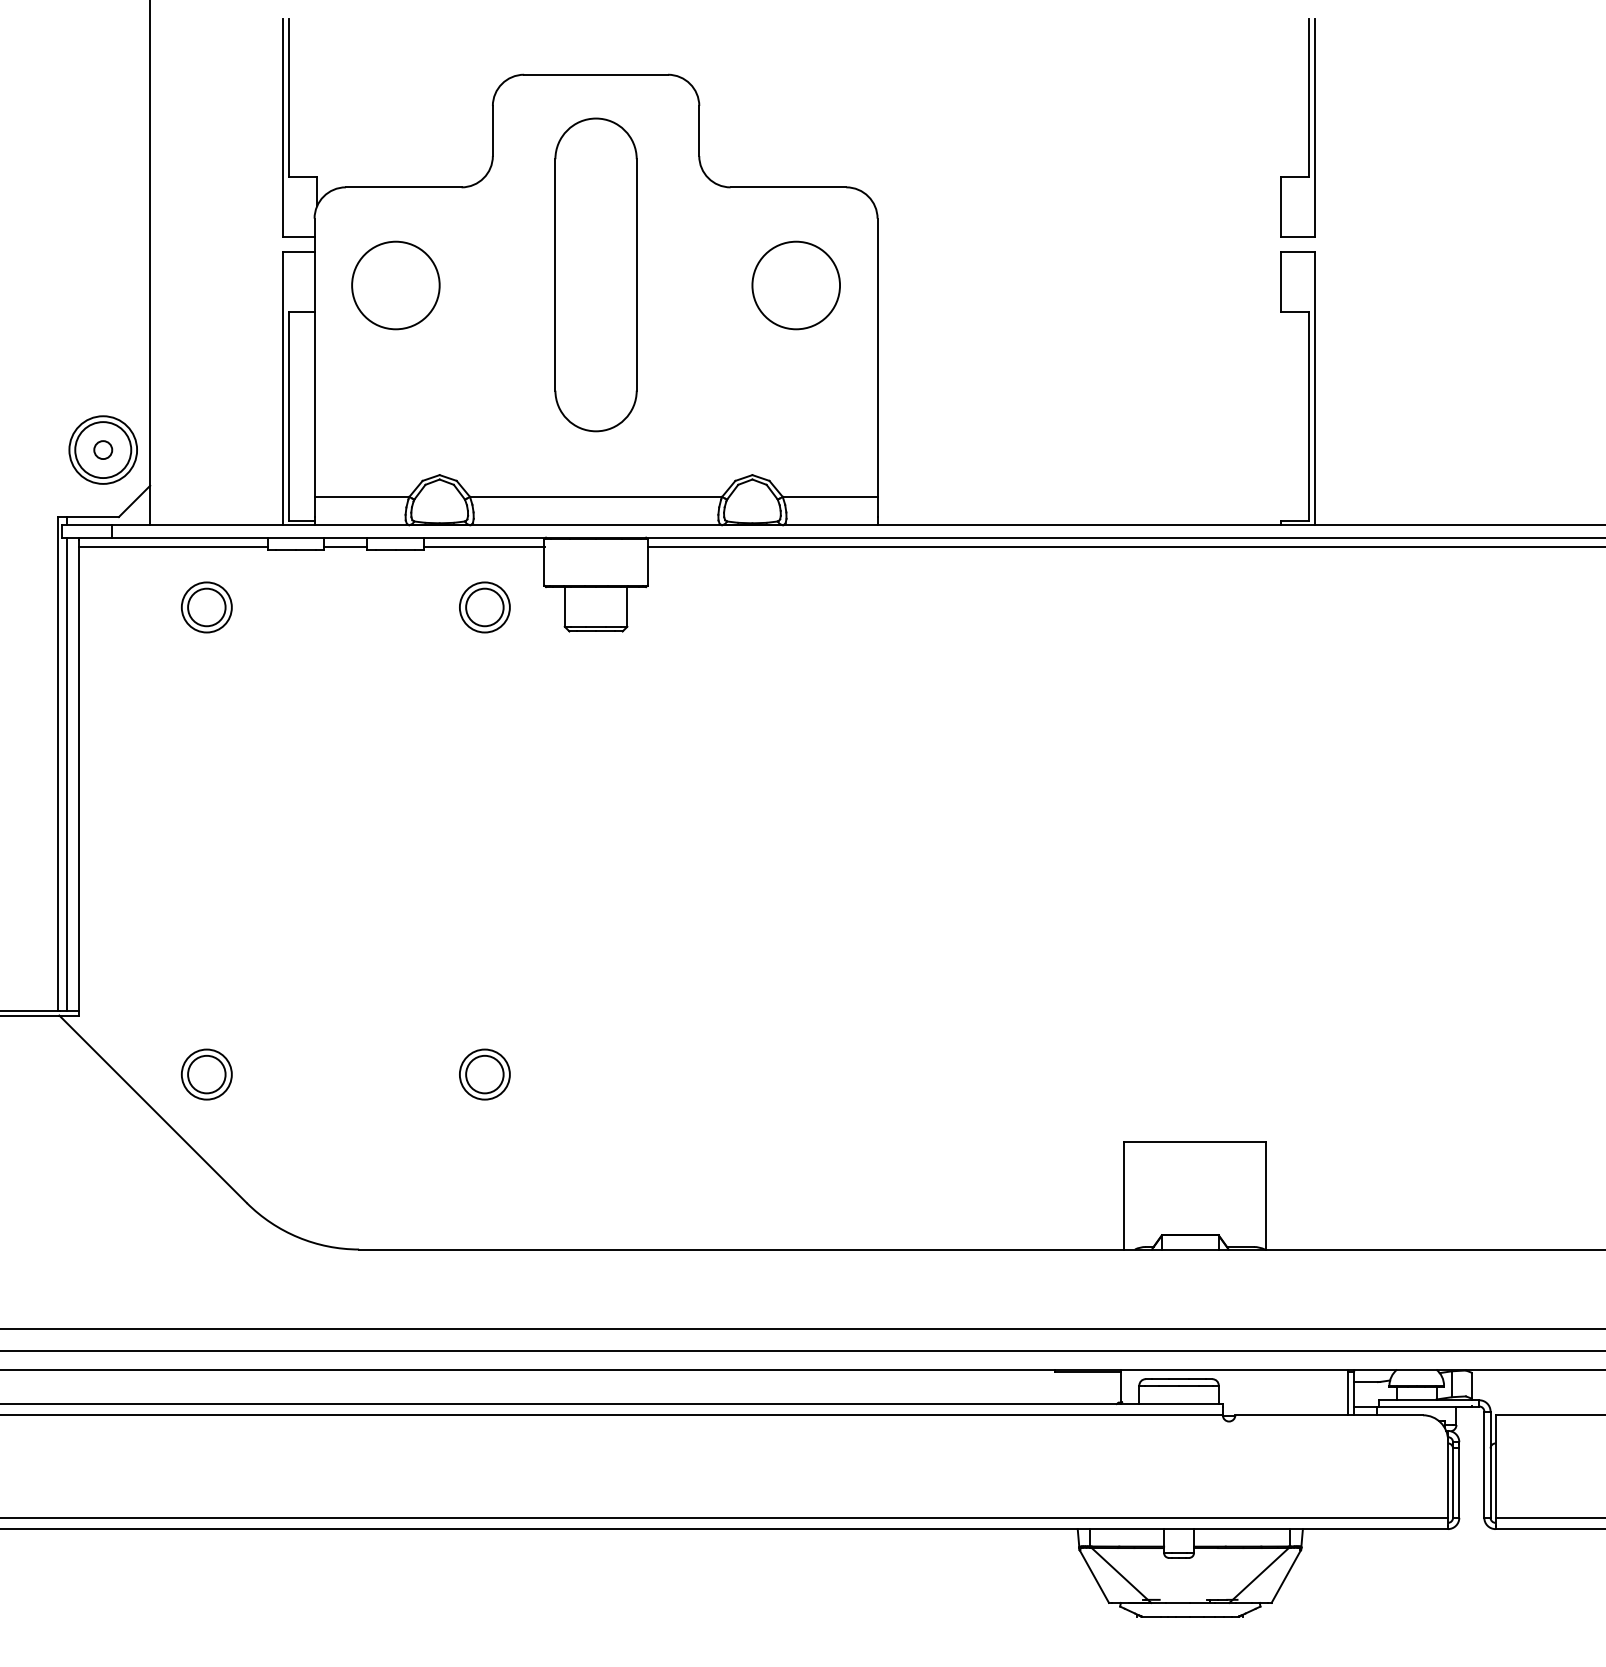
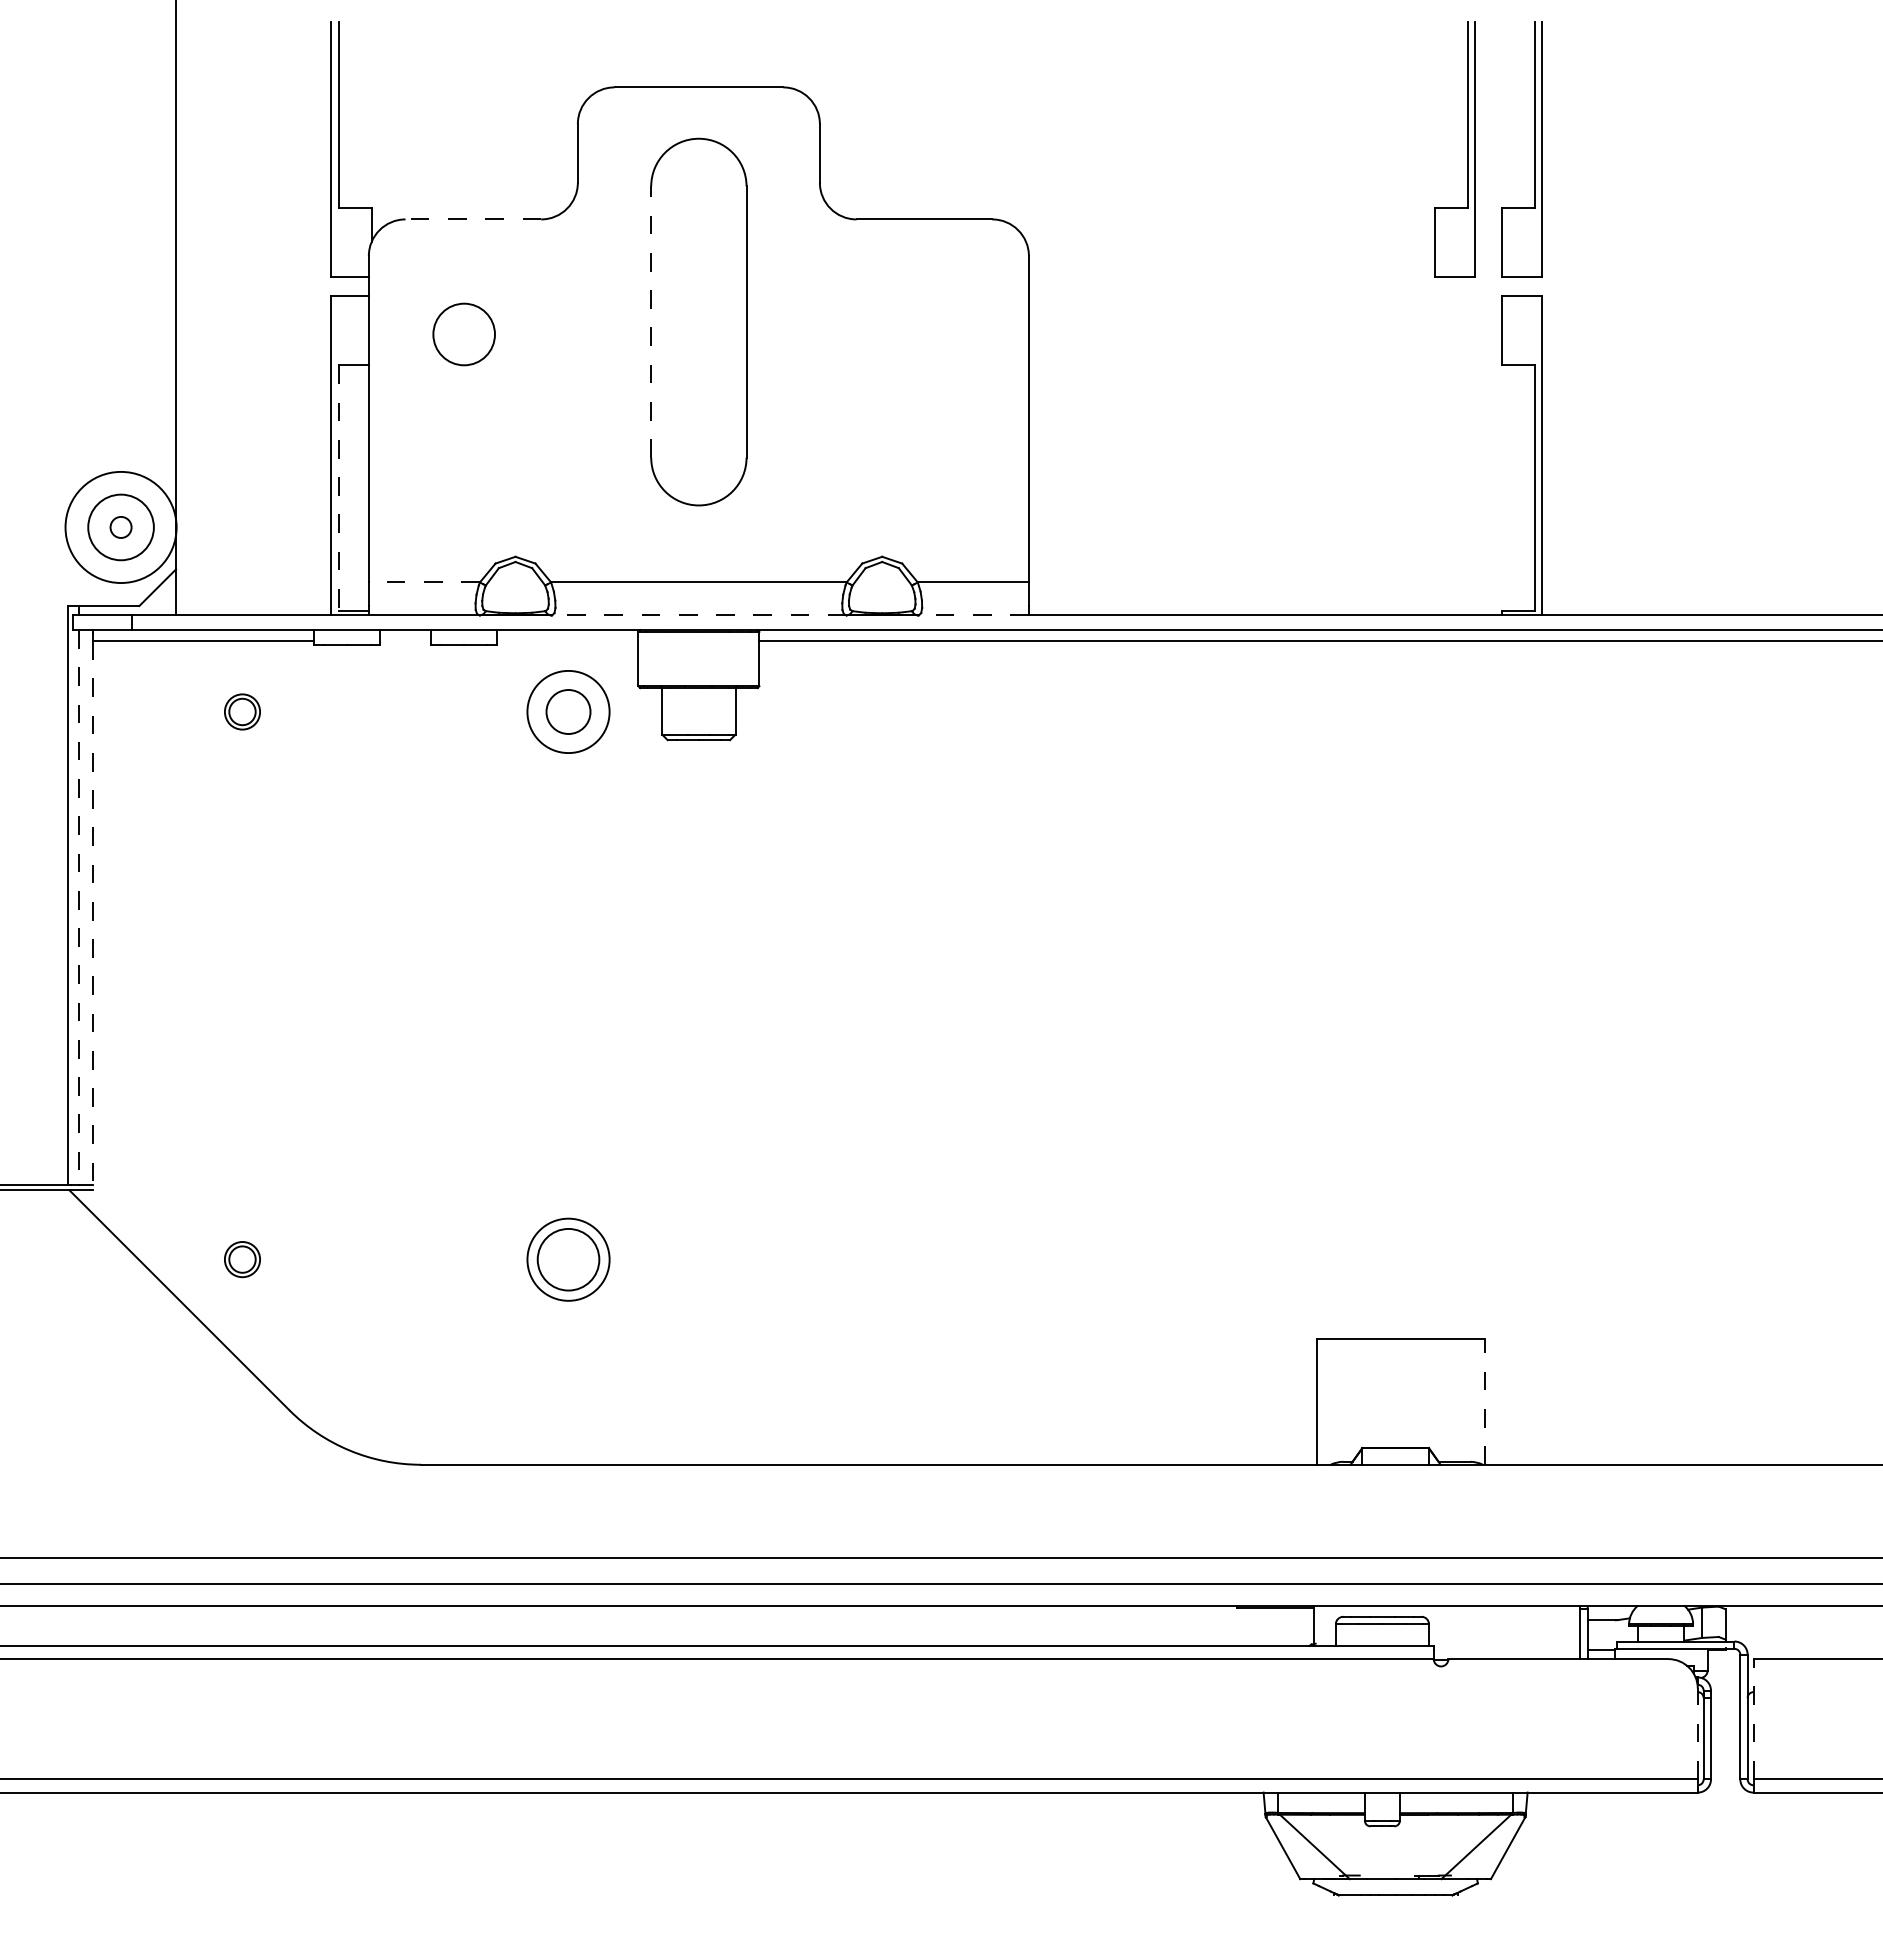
part: (1251, 127) -> (1467, 149), added
line: (403, 187) -> (473, 219), solid -> dashed
line: (555, 275) -> (651, 322), solid -> dashed
circle: (395, 285) -> (463, 334), size x0.6
circle: (796, 285) -> (933, 334), removed
line: (288, 416) -> (338, 488), solid -> dashed
circle: (102, 450) -> (120, 527), size x1.4
line: (362, 497) -> (424, 582), solid -> dashed
line: (595, 525) -> (698, 615), solid -> dashed
line: (830, 525) -> (973, 615), solid -> dashed
line: (345, 547) -> (405, 641), removed
line: (484, 547) -> (567, 641), removed
part: (206, 607) -> (242, 711), size x0.6
circle: (484, 607) -> (568, 711), size x1.4
line: (66, 774) -> (78, 907), solid -> dashed
line: (79, 781) -> (93, 915), solid -> dashed
part: (206, 1074) -> (242, 1259), size x0.6
part: (484, 1074) -> (568, 1259), size x1.4
line: (1266, 1195) -> (1484, 1401), solid -> dashed
line: (1495, 1465) -> (1753, 1718), solid -> dashed
line: (1447, 1478) -> (1697, 1733), solid -> dashed

